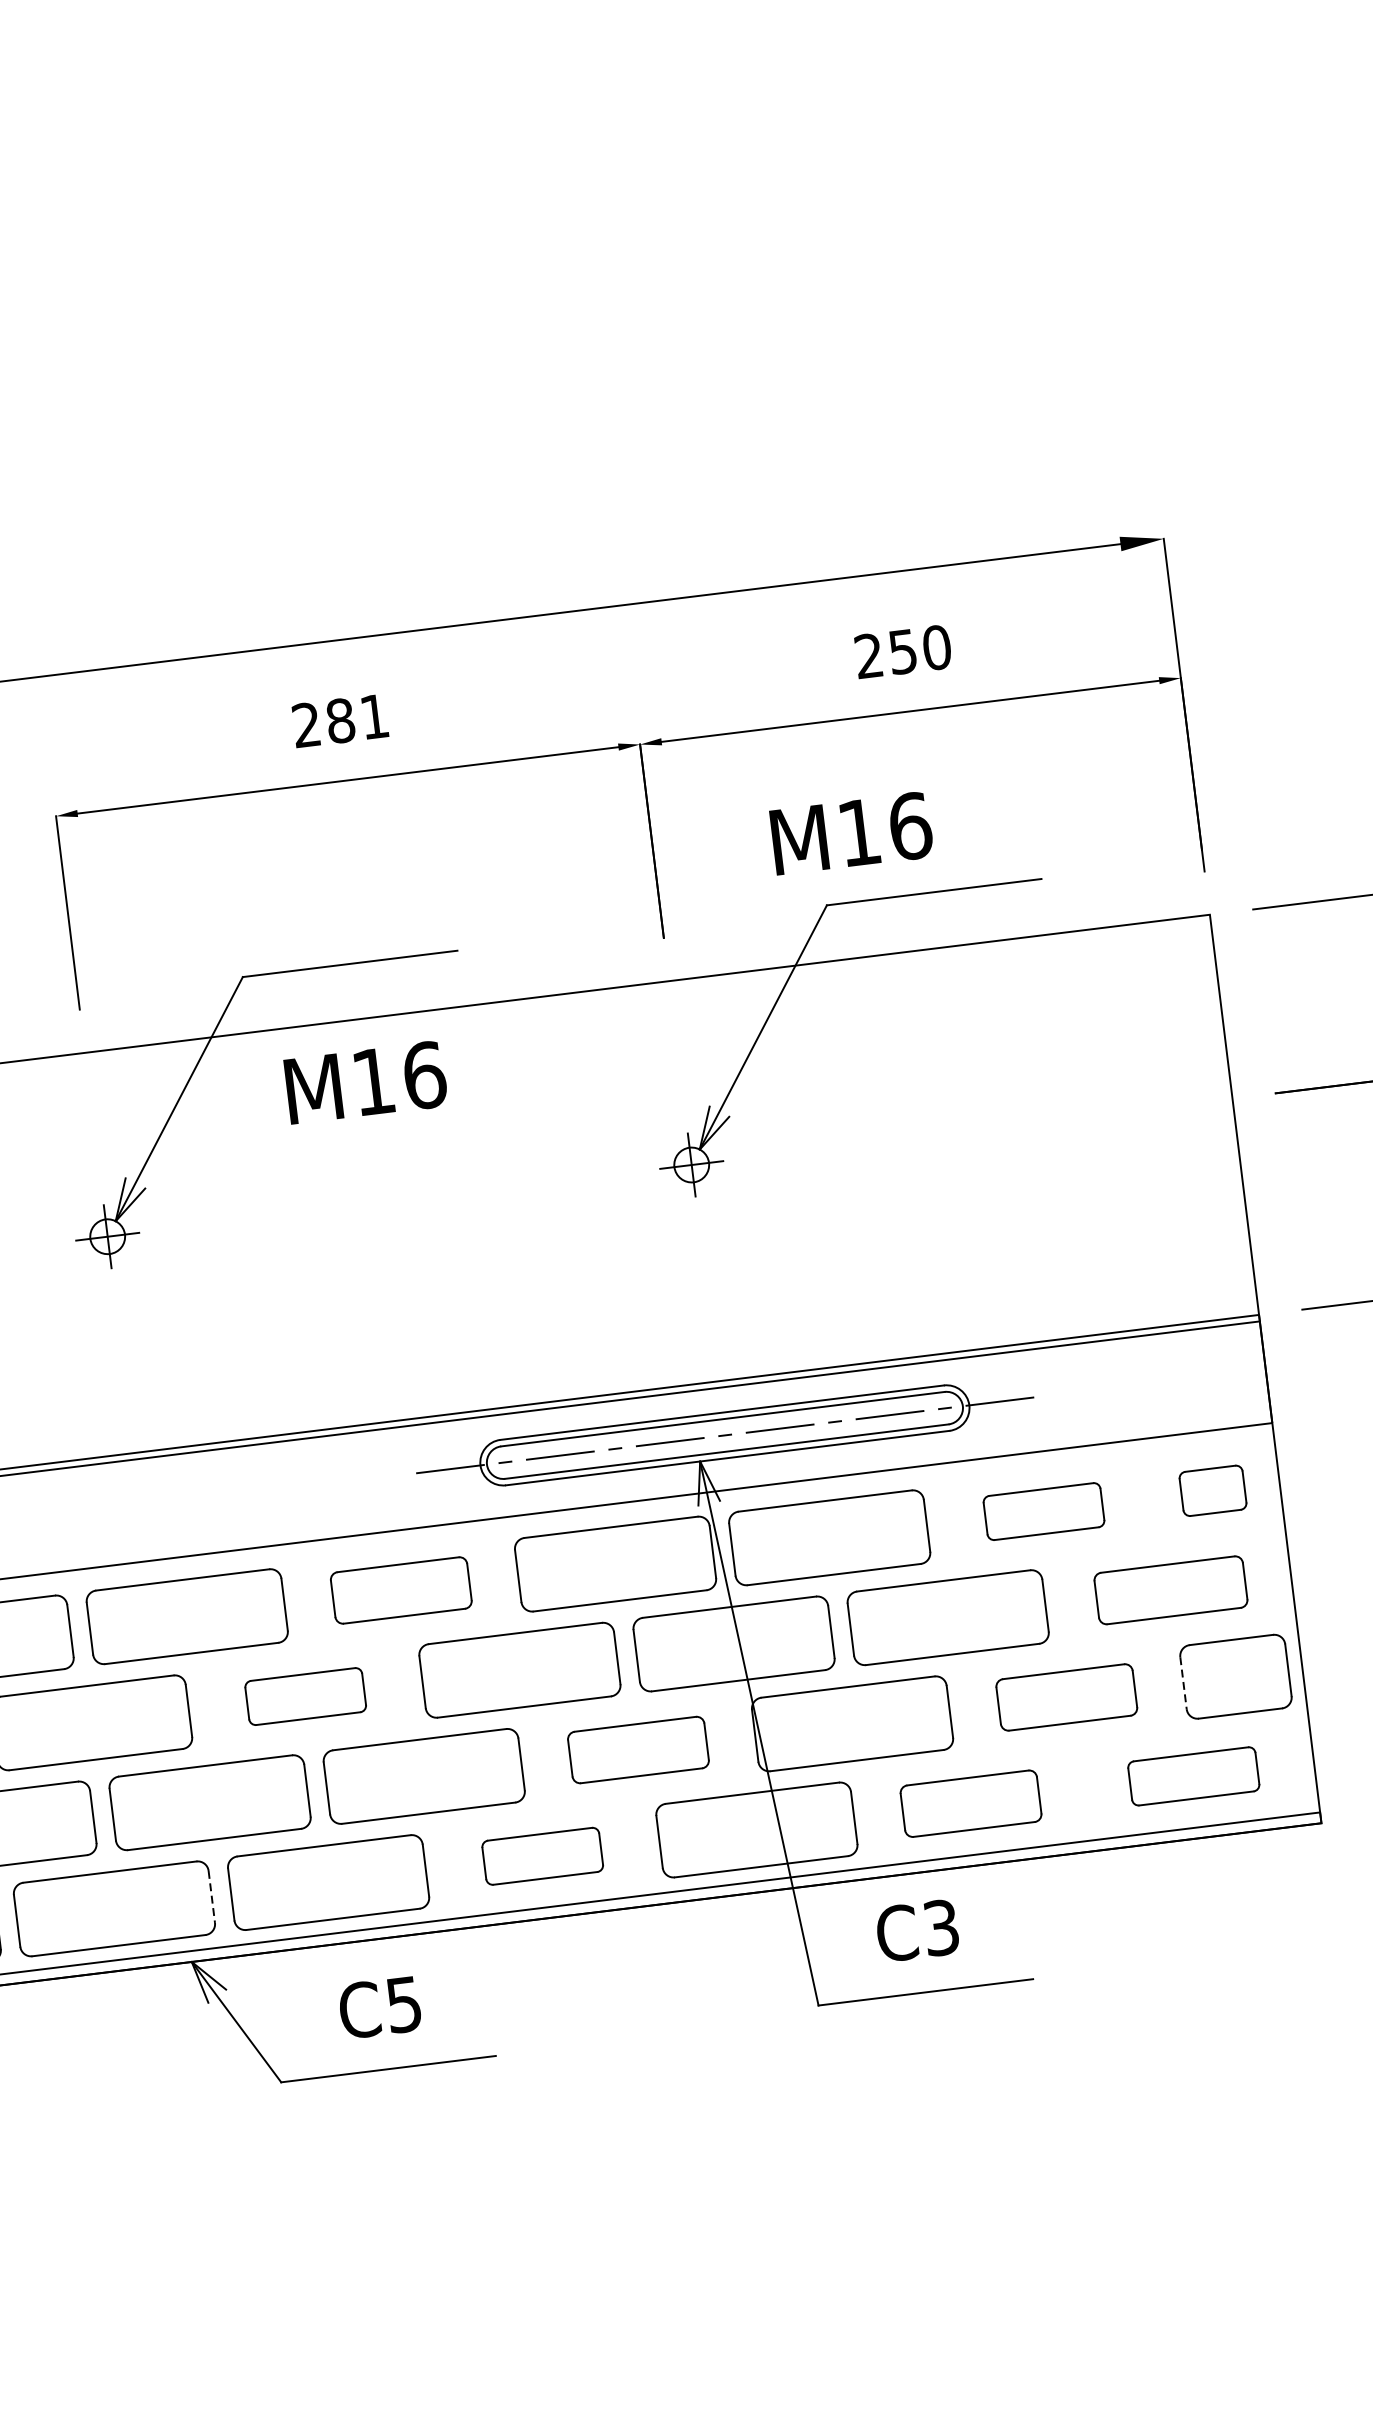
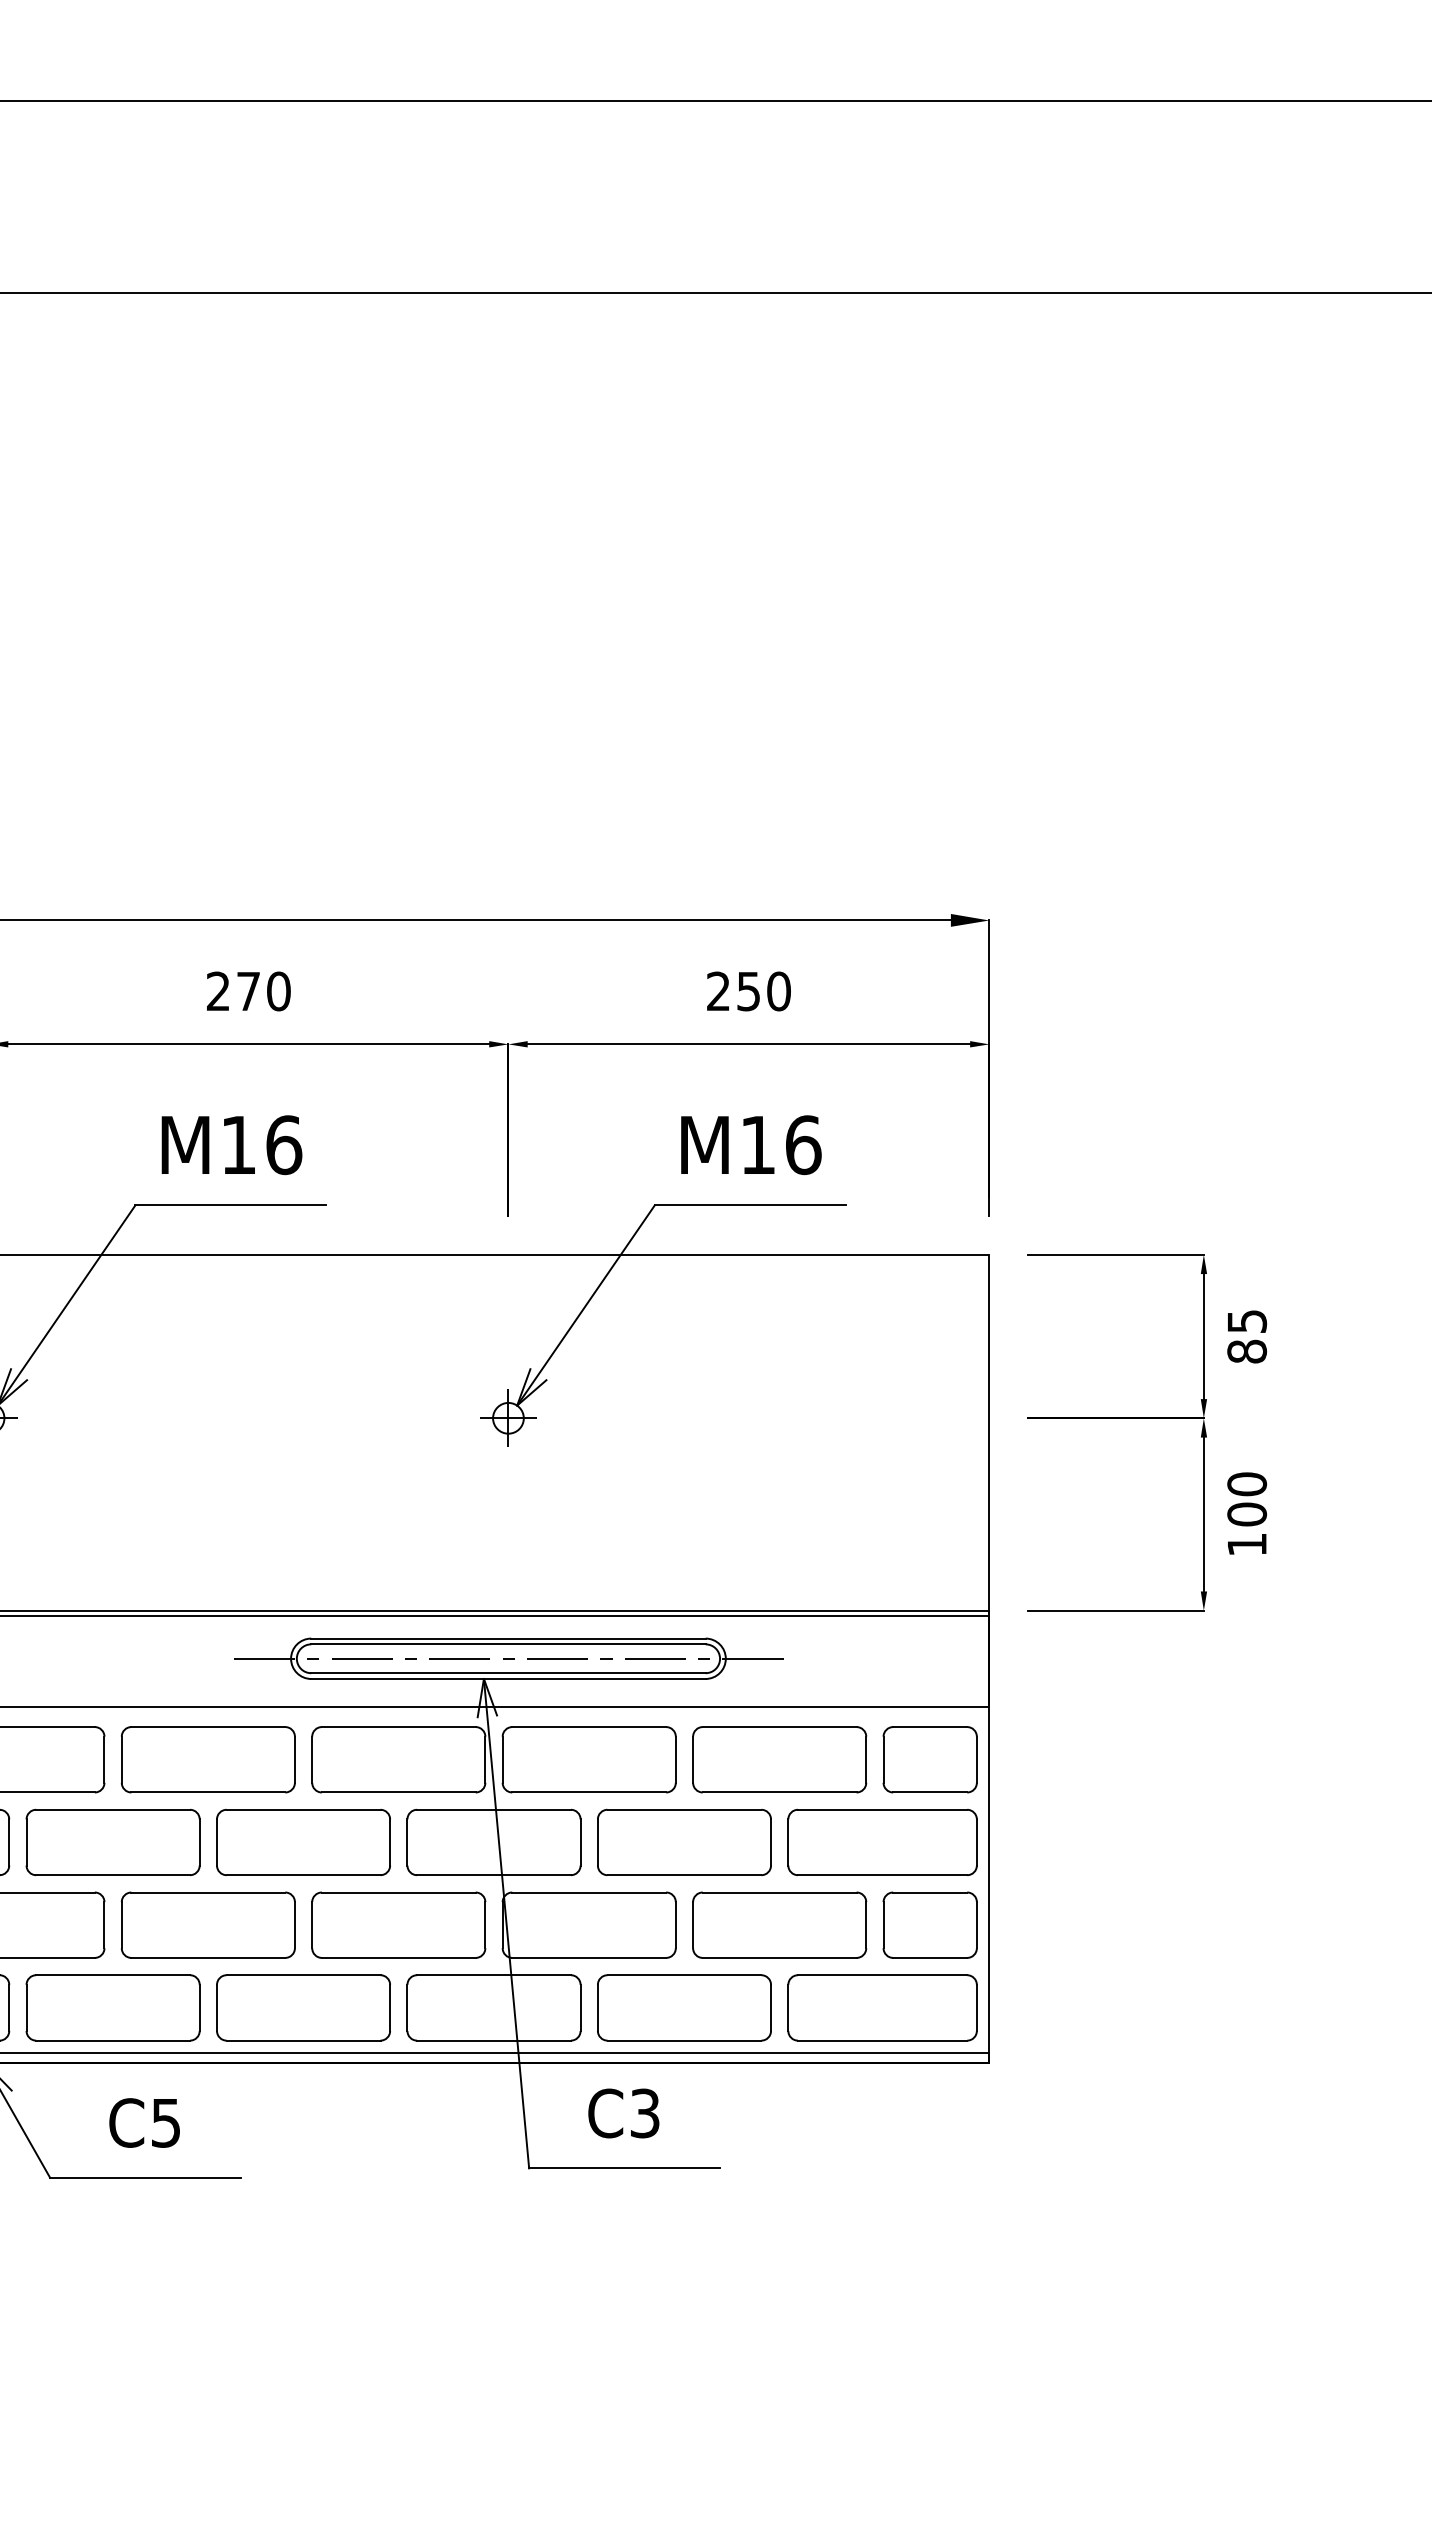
text: (357, 718) -> (263, 991), 281 -> 270
text: (852, 833) -> (751, 1145), moved
text: (365, 1083) -> (231, 1145), moved
part: (1212, 1490) -> (929, 1759), size x1.67
part: (1043, 1511) -> (779, 1759), size x1.67
part: (400, 1590) -> (207, 1759), size x1.43
part: (1170, 1590) -> (882, 1842), size x1.43
line: (1183, 1683) -> (883, 1925), dashed -> solid
part: (305, 1696) -> (112, 1842), size x1.67
part: (1066, 1696) -> (779, 1924), size x1.43
part: (637, 1749) -> (398, 1924), size x1.43
part: (1193, 1775) -> (882, 2007), size x1.67
part: (971, 1803) -> (684, 2007), size x1.43
part: (542, 1855) -> (303, 2007), size x1.67
line: (212, 1897) -> (9, 2008), dashed -> solid

